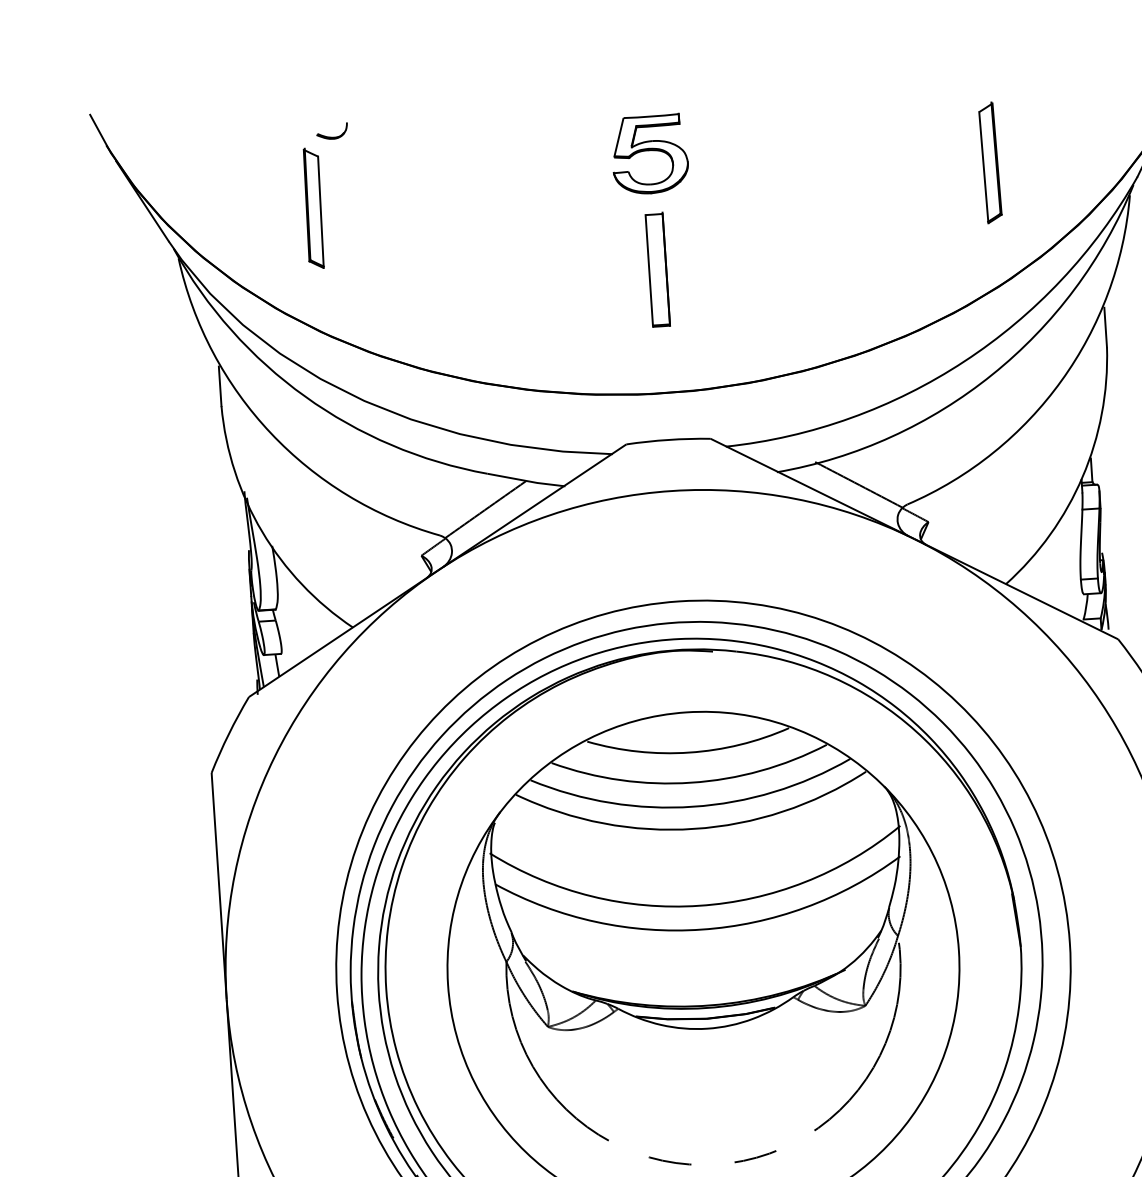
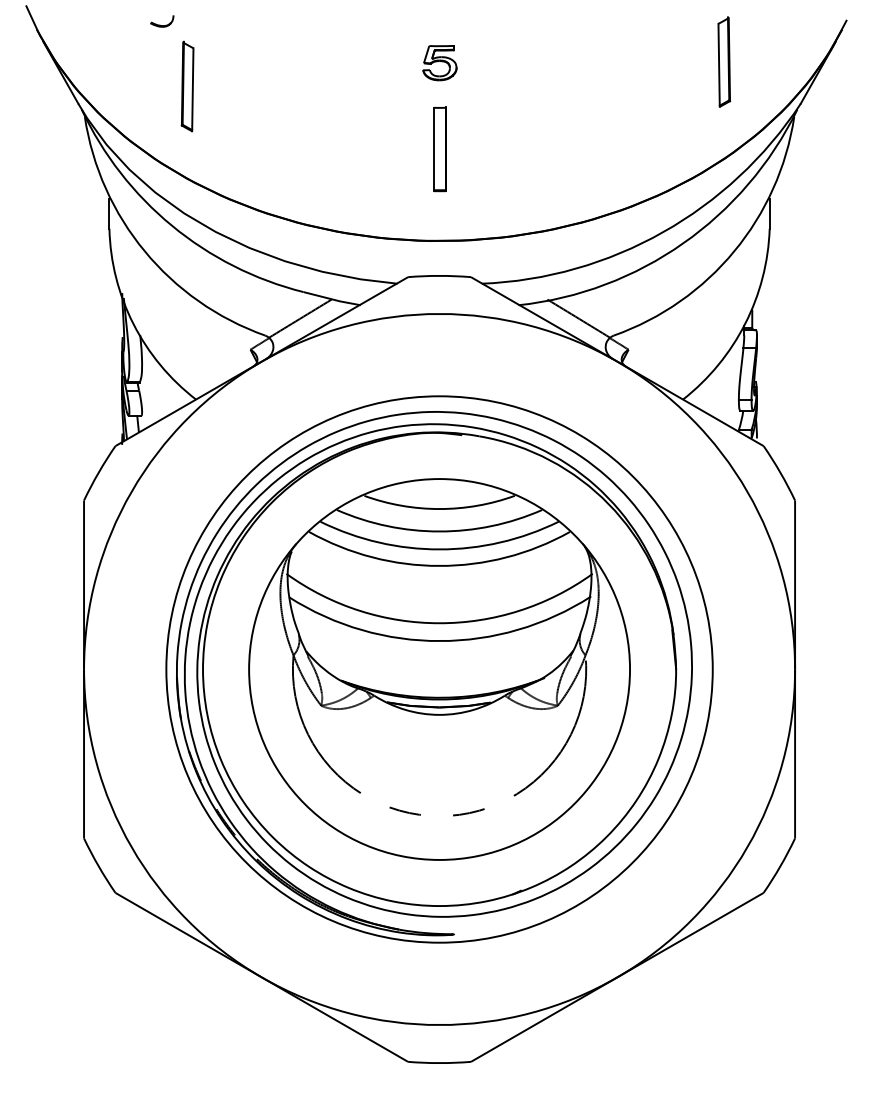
part: (332, 131) -> (162, 21), moved
part: (649, 153) -> (439, 62), size x0.6
part: (990, 162) -> (724, 61), moved

